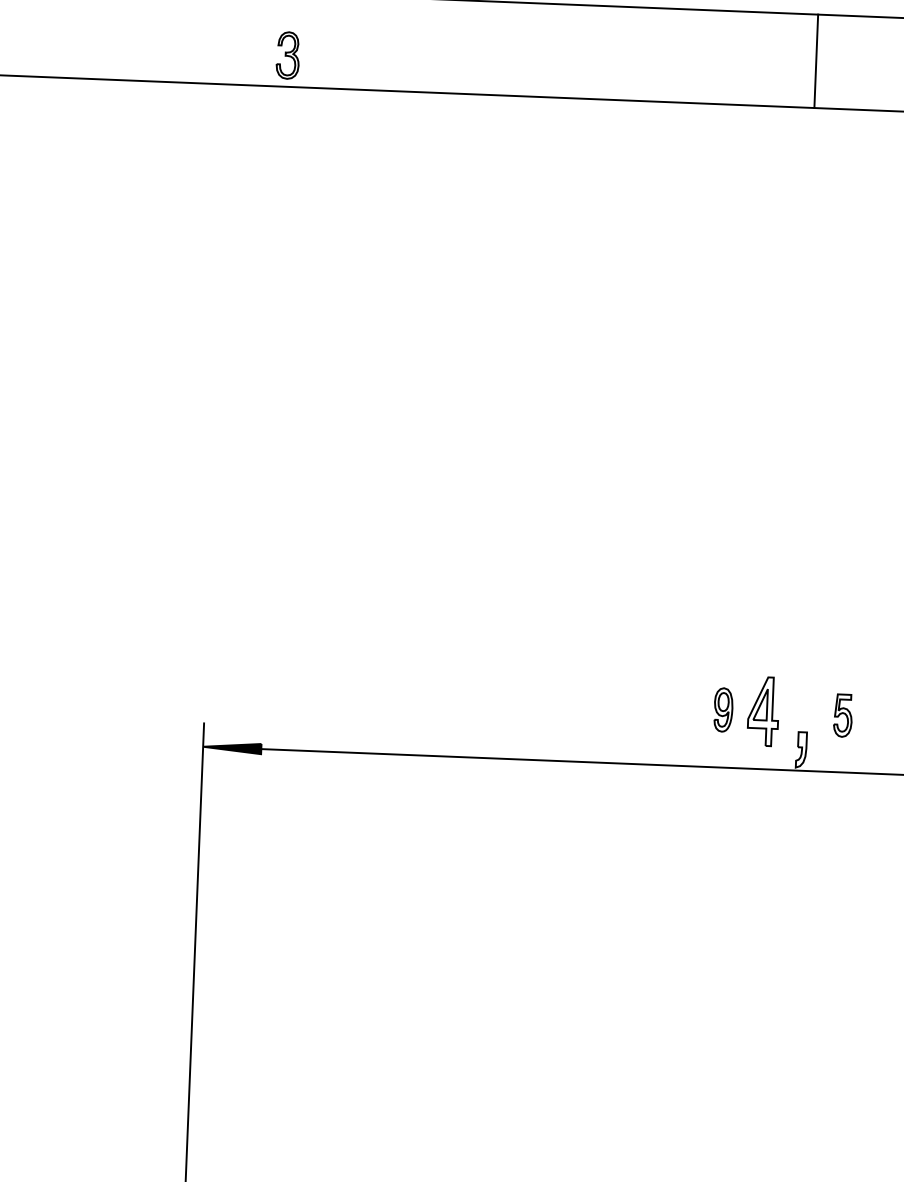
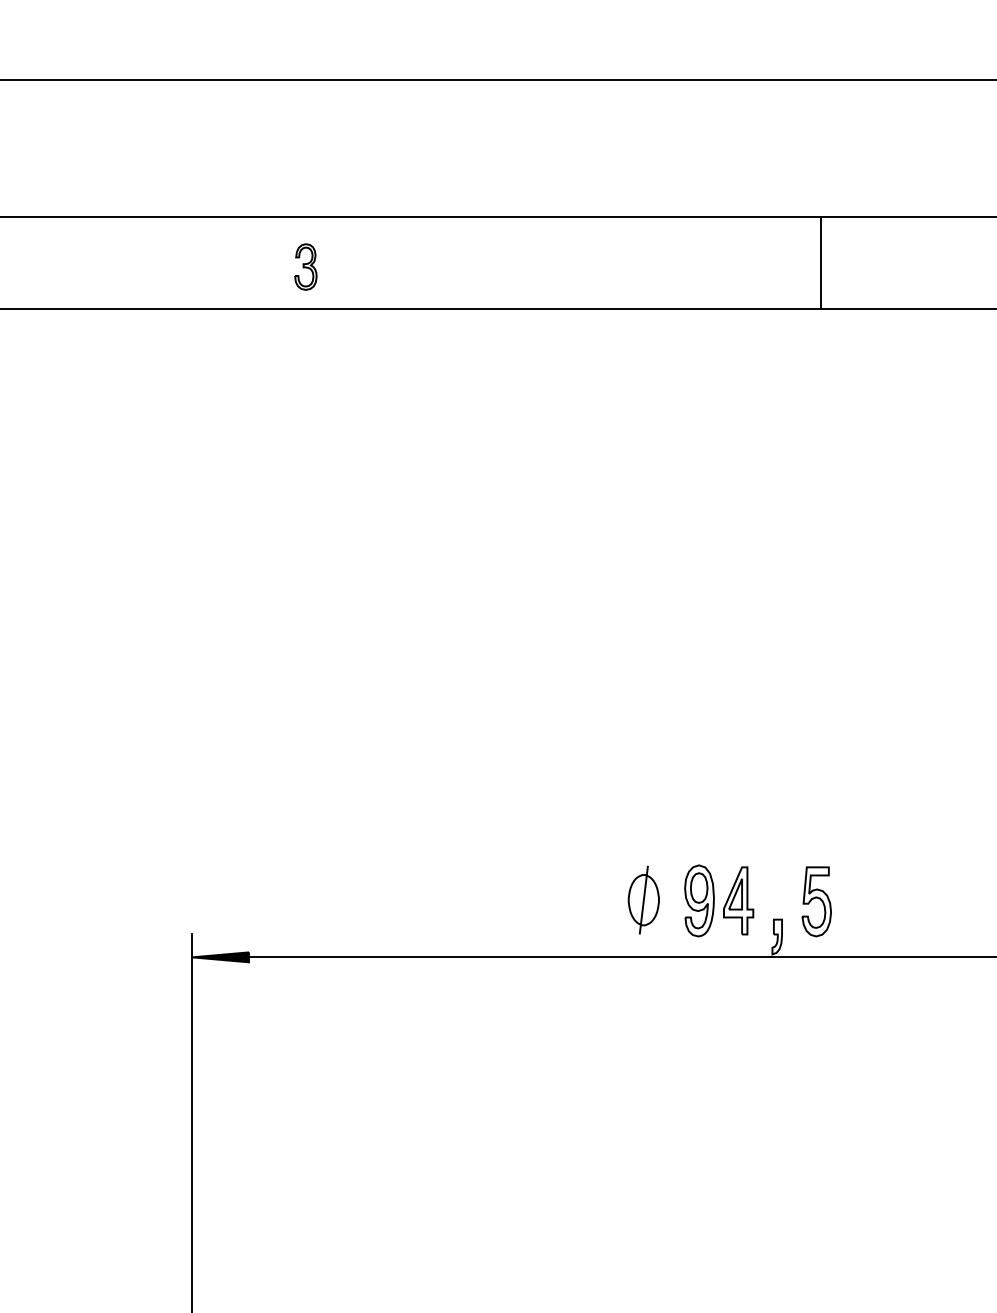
part: (287, 54) -> (305, 266), moved
line: (816, 60) -> (820, 262), moved
part: (666, 706) -> (643, 899), added
part: (723, 709) -> (699, 900), size x1.67
part: (842, 715) -> (816, 901), size x1.67

